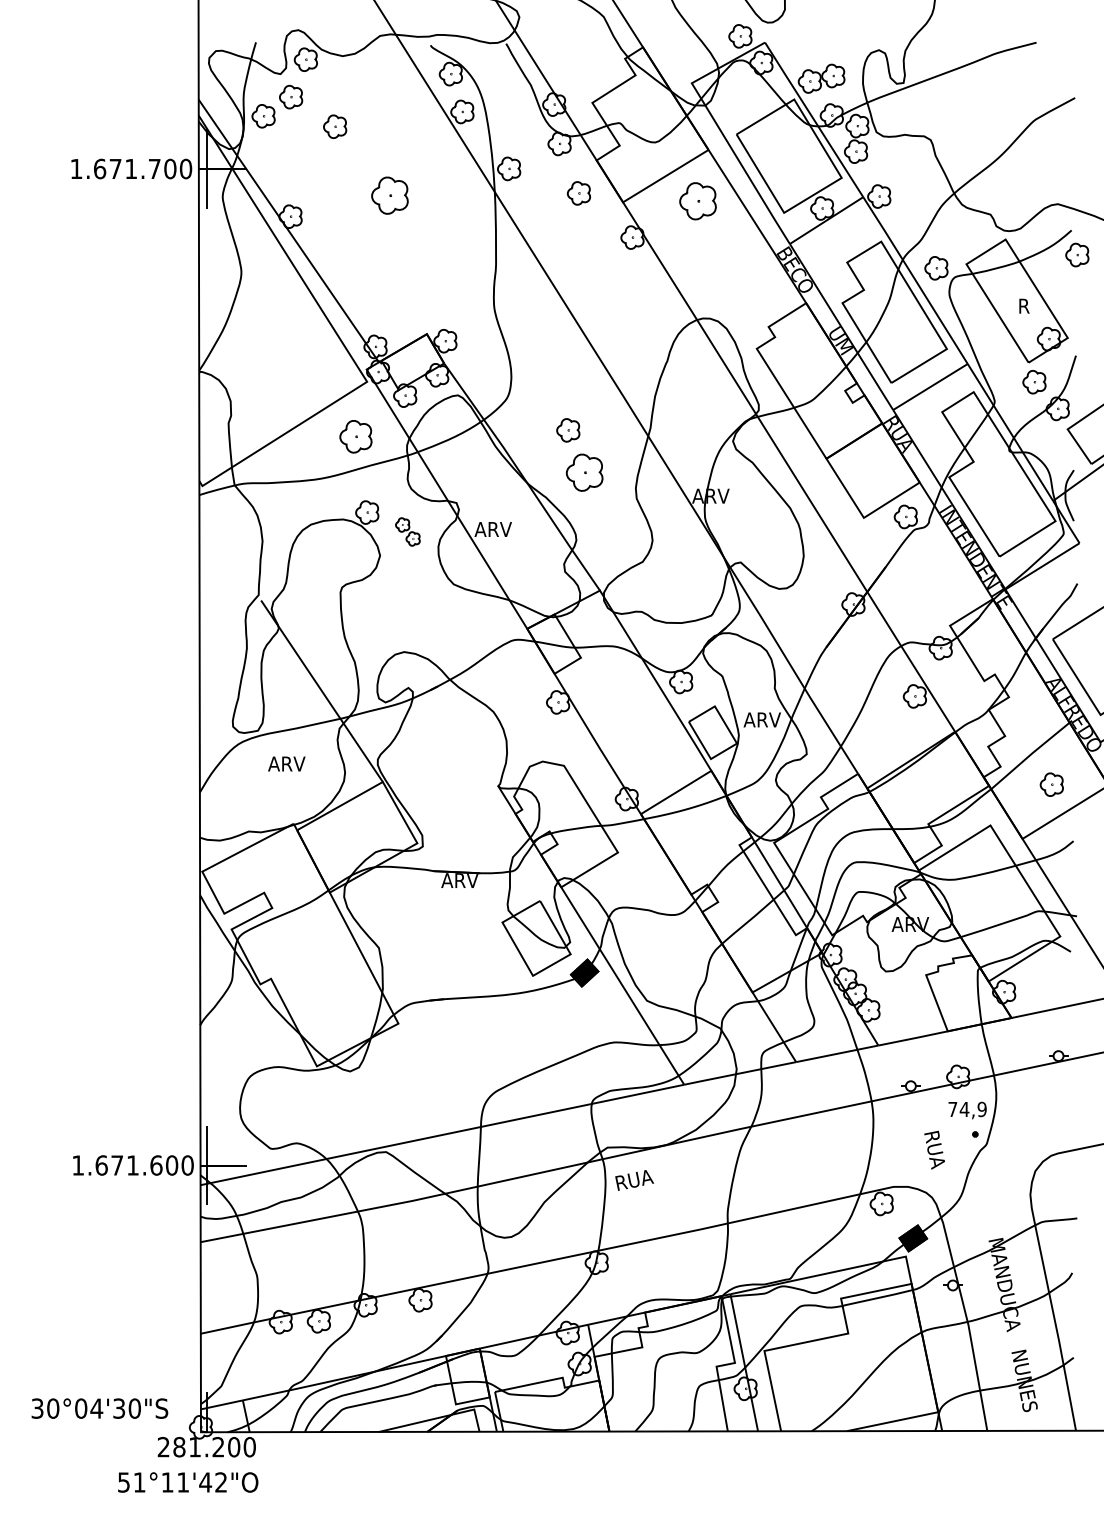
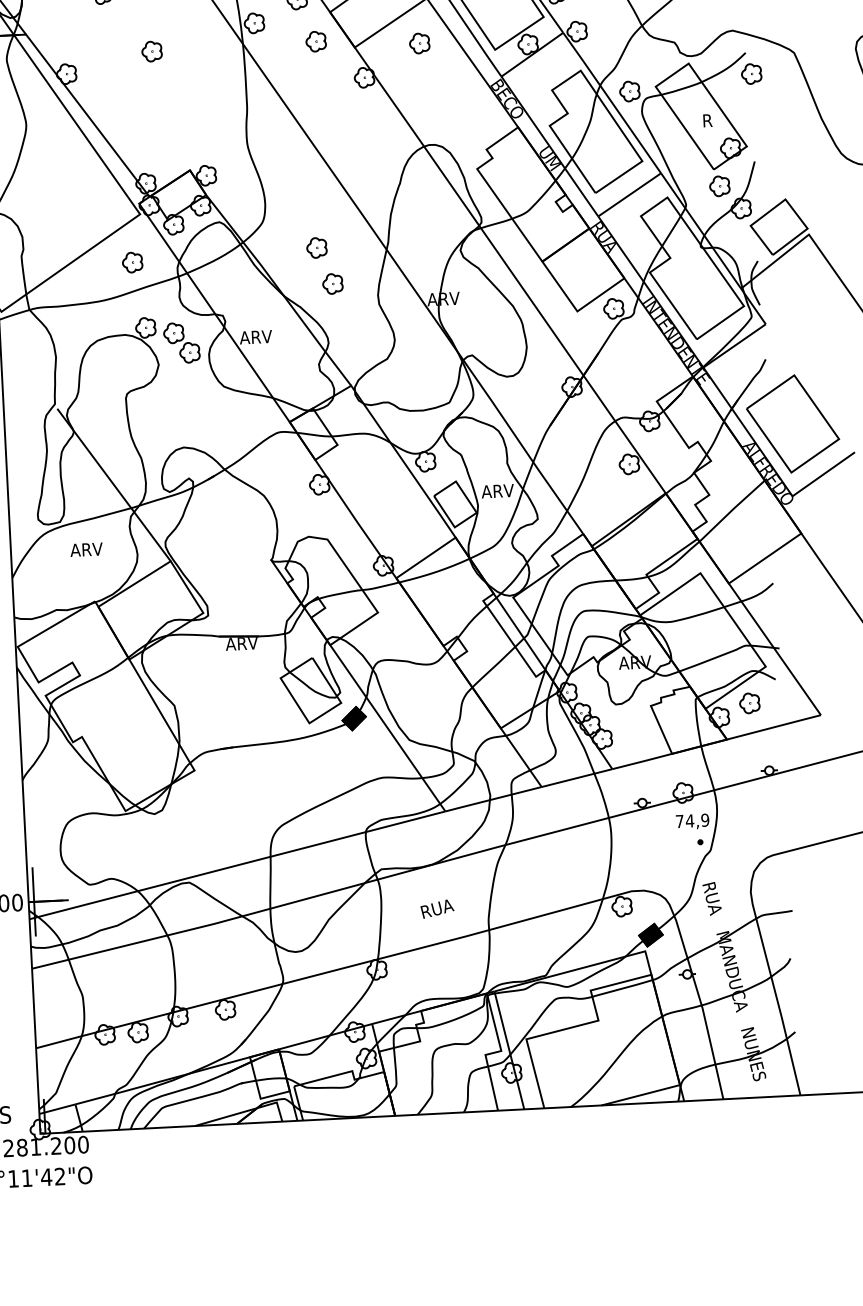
part: (389, 195) -> (151, 51), size x0.62
part: (697, 201) -> (419, 43), size x0.62
part: (355, 436) -> (132, 262), size x0.71
part: (584, 472) -> (332, 283), size x0.62
part: (407, 531) -> (181, 342), size x1.67
part: (1051, 784) -> (749, 703), moved
text: (934, 1149) -> (712, 898), moved
text: (634, 1180) -> (437, 909), moved

